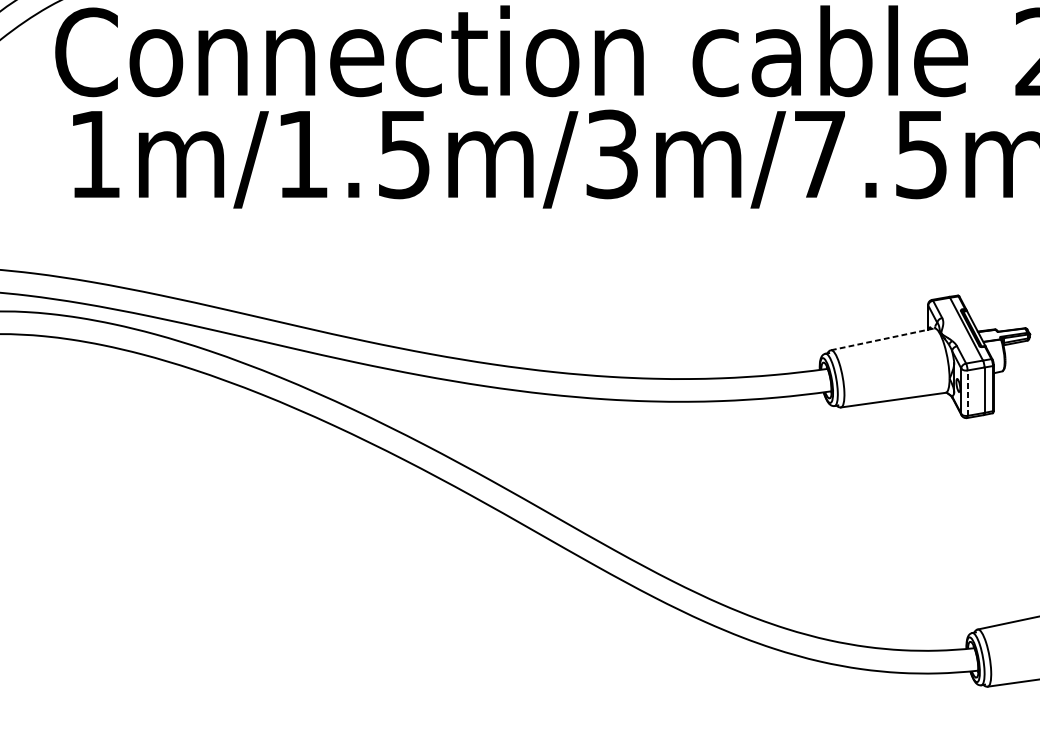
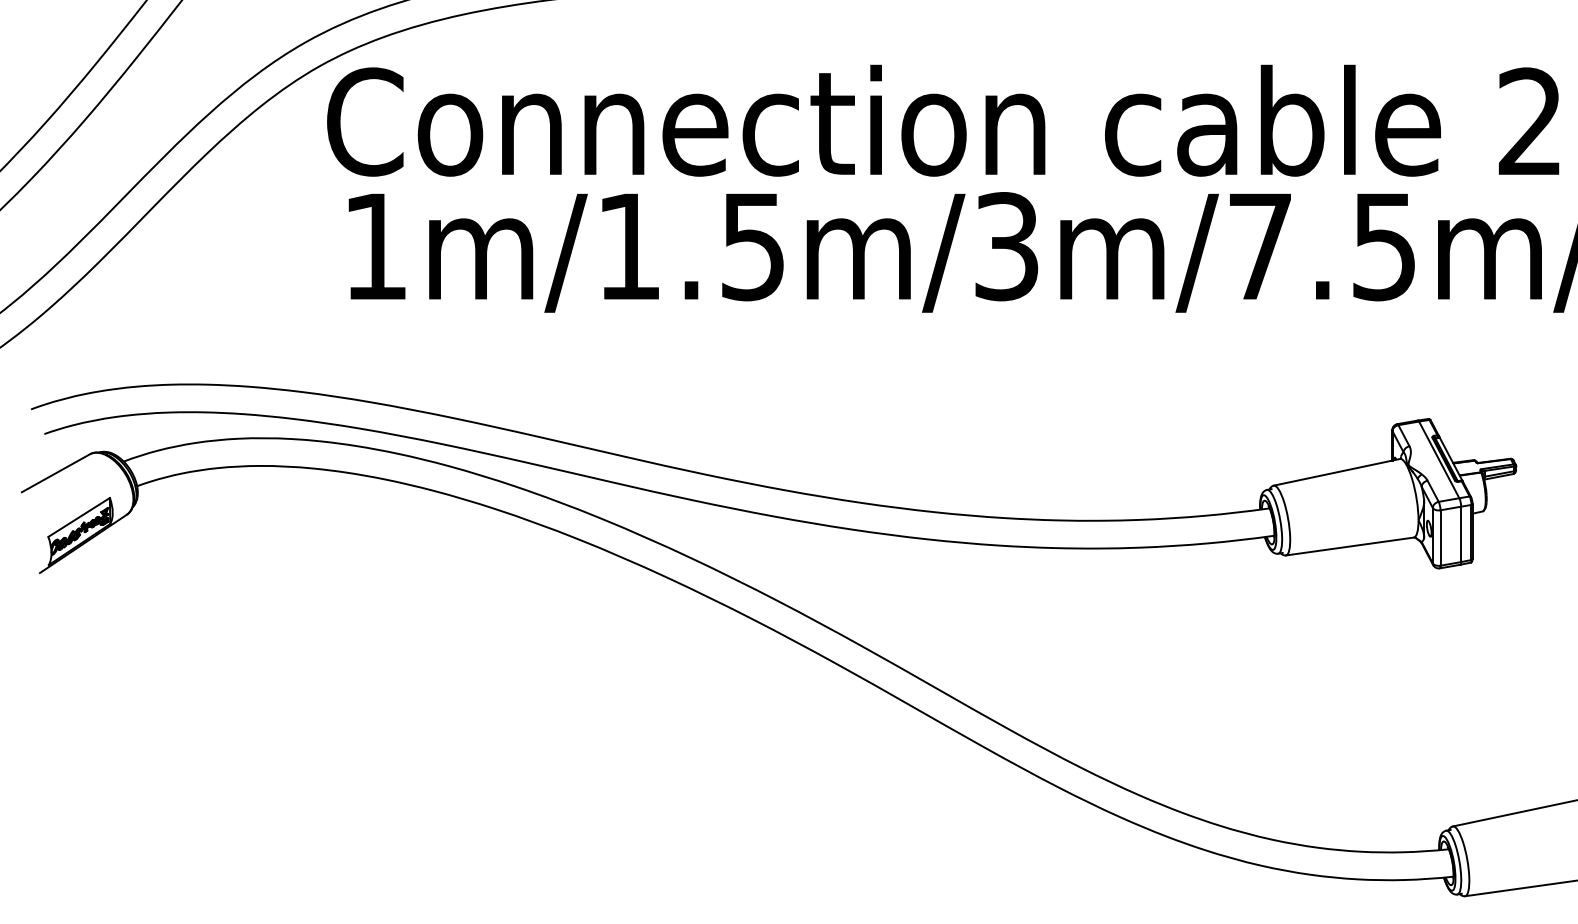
line: (883, 339) -> (1337, 472), dashed -> solid
line: (967, 393) -> (1440, 538), dashed -> solid

